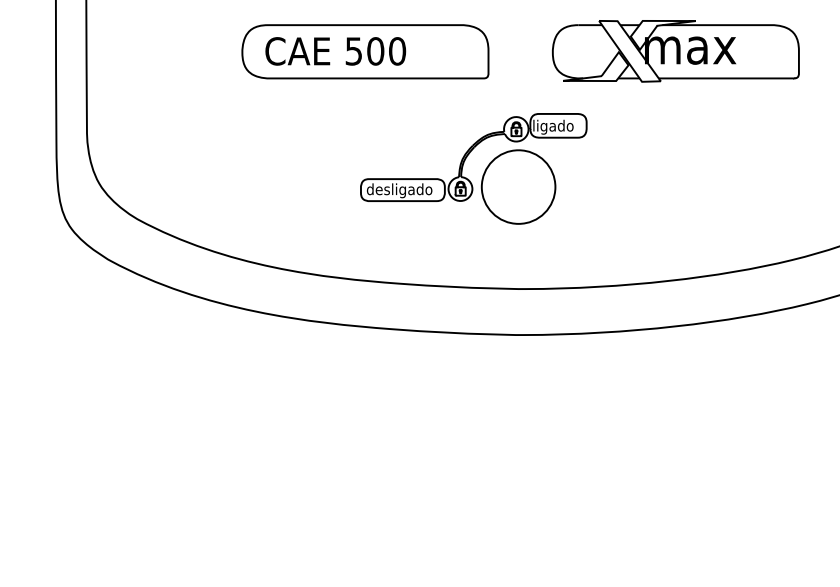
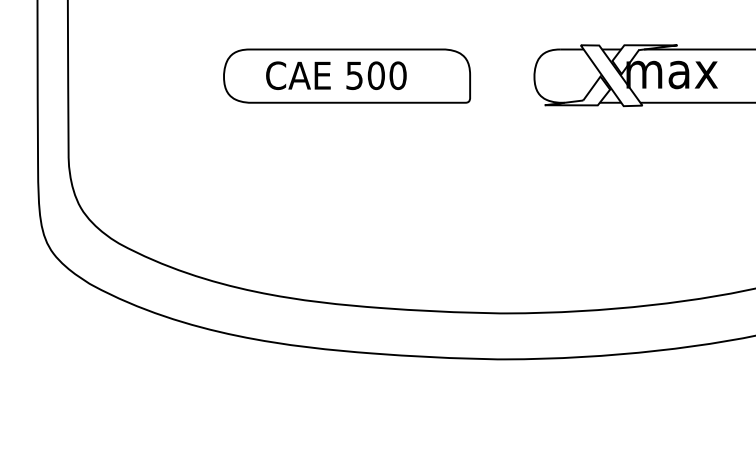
text: (335, 51) -> (336, 75), moved
part: (463, 166) -> (445, 190), removed

